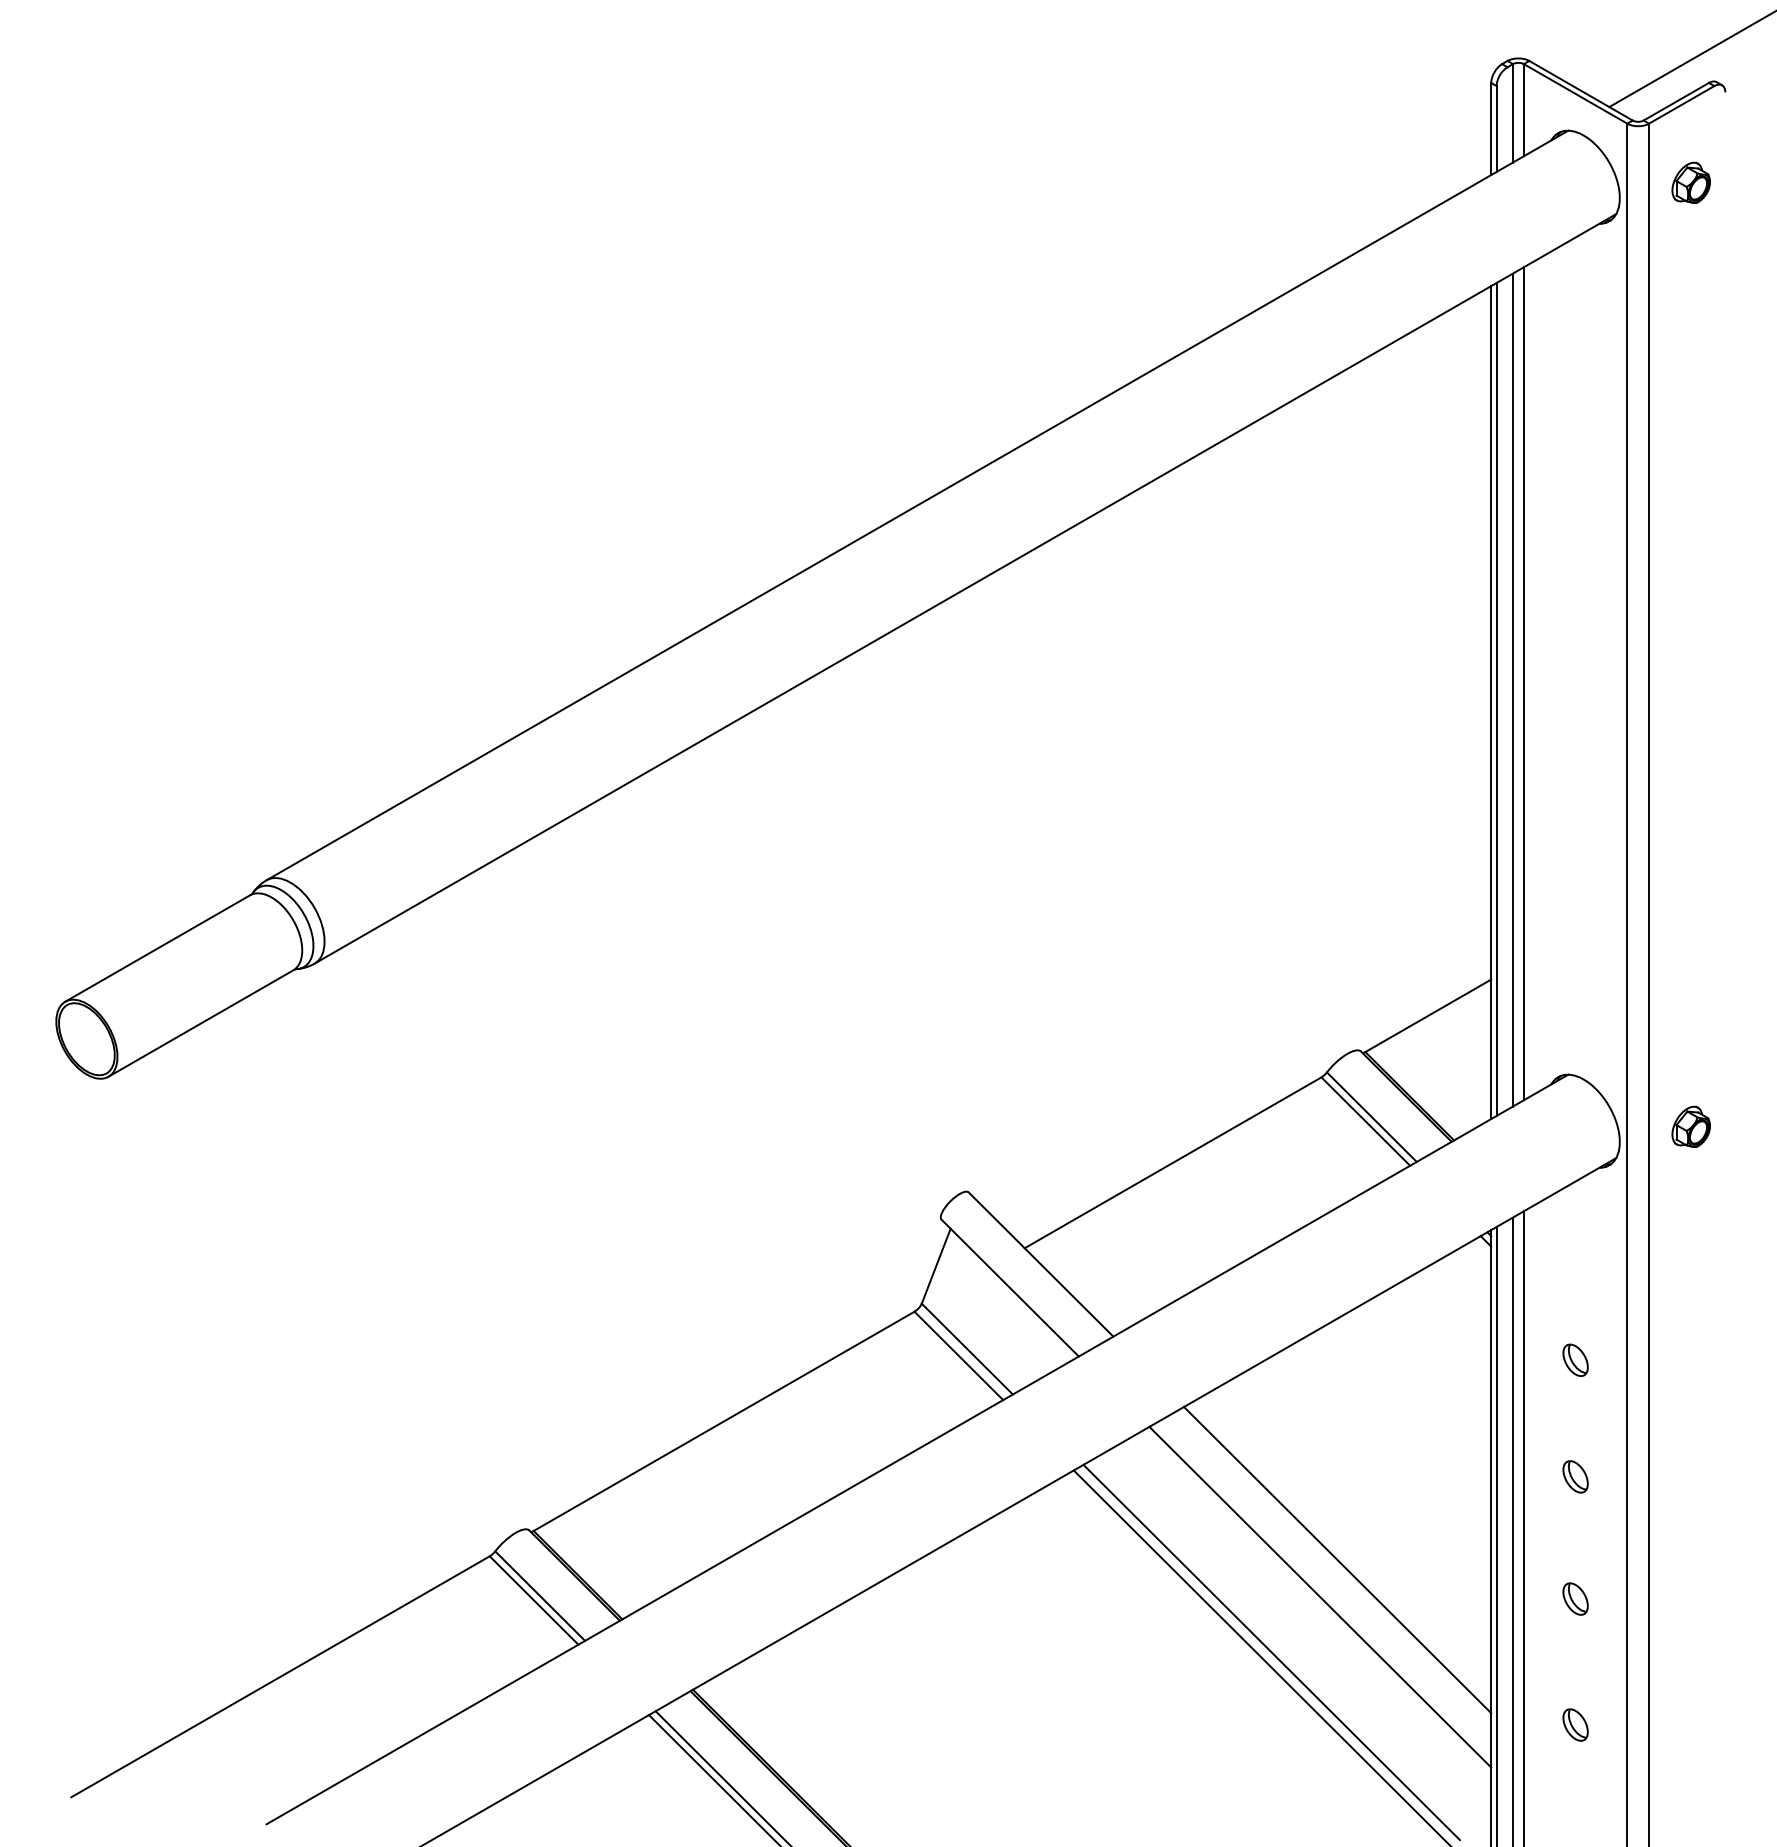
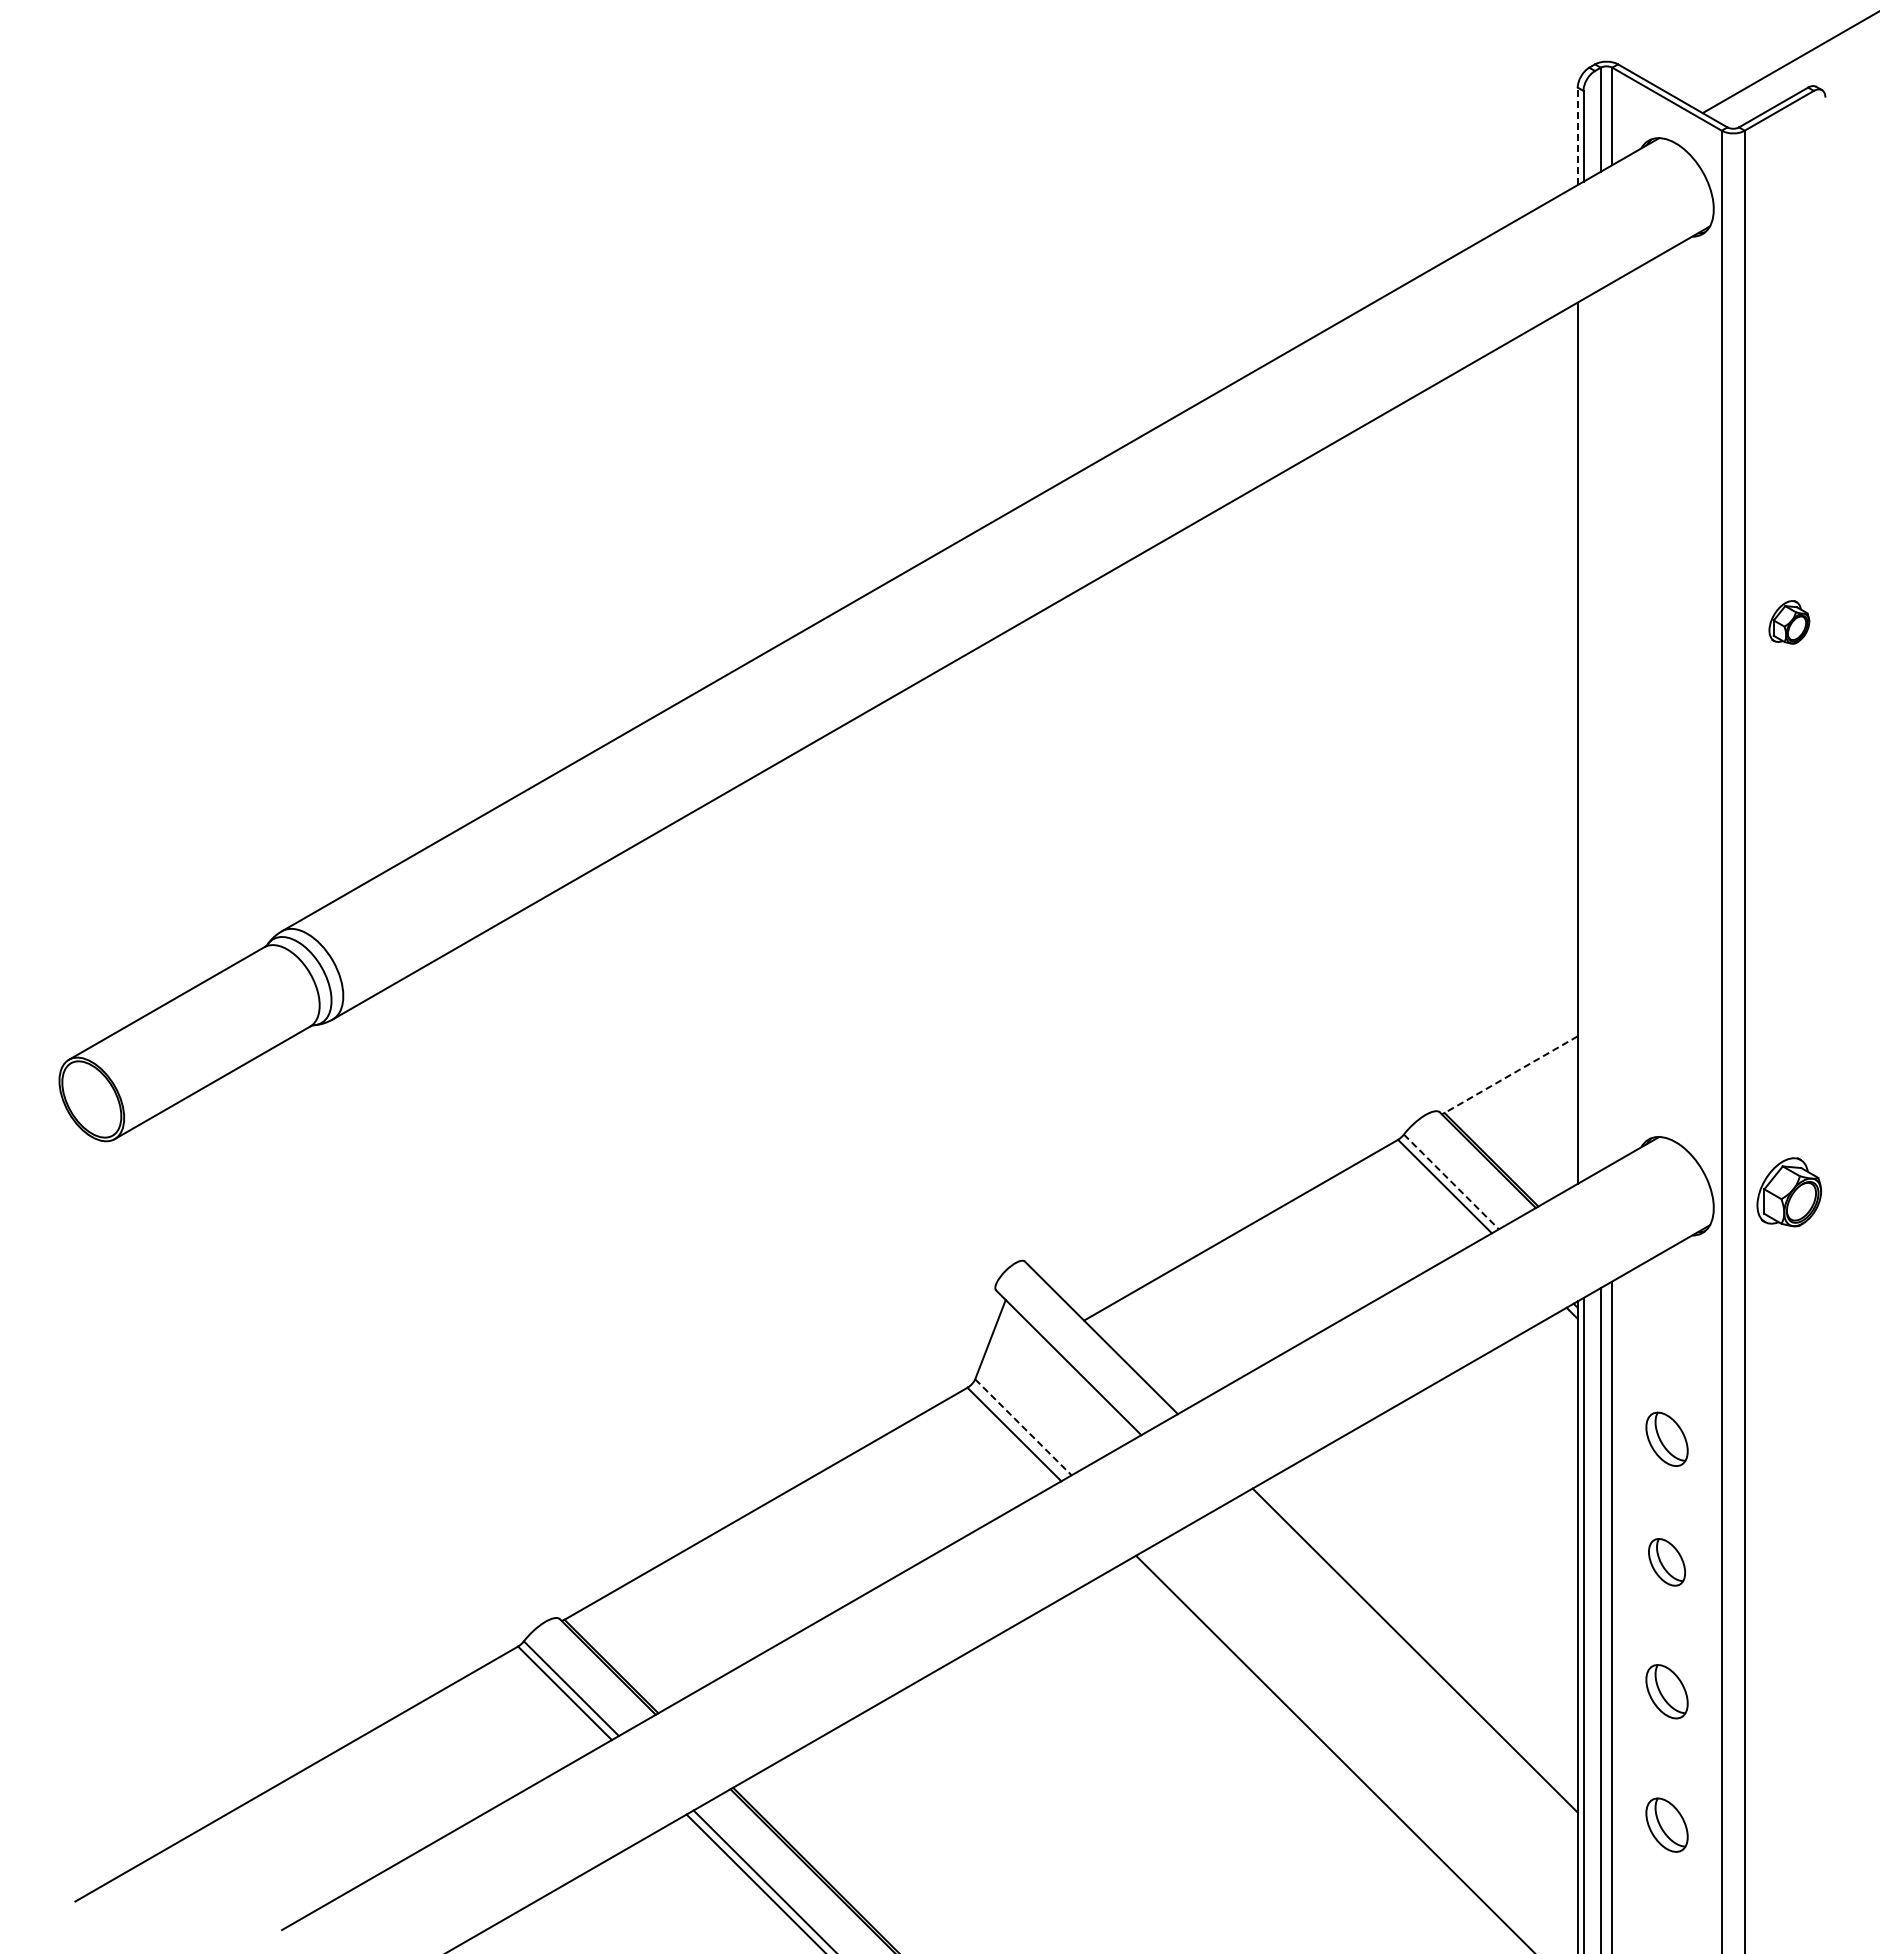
line: (1491, 129) -> (1577, 136), solid -> dashed
part: (1691, 183) -> (1789, 622), moved
line: (1524, 683) -> (1612, 723), removed
line: (1512, 689) -> (1600, 729), removed
line: (1496, 699) -> (1583, 739), removed
line: (1428, 1015) -> (1511, 1074), solid -> dashed
line: (1371, 1117) -> (1451, 1182), solid -> dashed
part: (1691, 1126) -> (1789, 1191), size x1.6
line: (967, 1349) -> (1023, 1427), solid -> dashed
part: (1575, 1359) -> (1666, 1438), size x1.6
part: (1575, 1476) -> (1666, 1562), size x1.4
line: (1319, 1596) -> (1396, 1689), removed
part: (1575, 1598) -> (1666, 1691), size x1.6
line: (1271, 1651) -> (1345, 1747), removed
part: (1575, 1724) -> (1666, 1824), size x1.6

